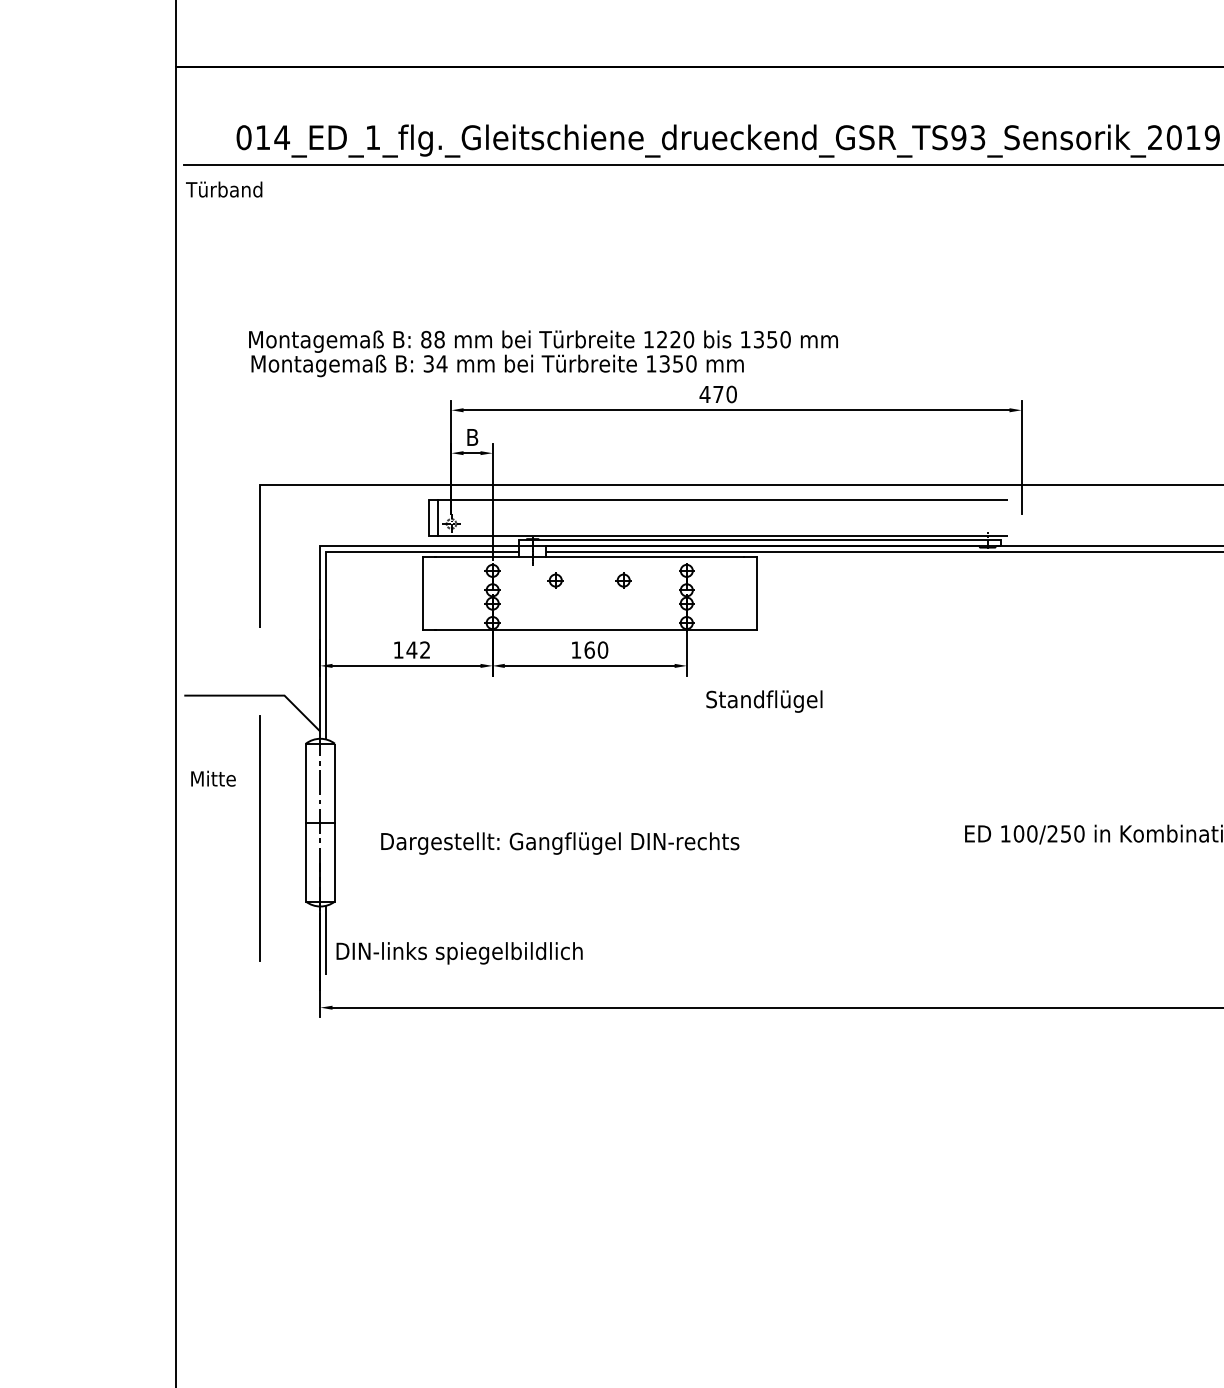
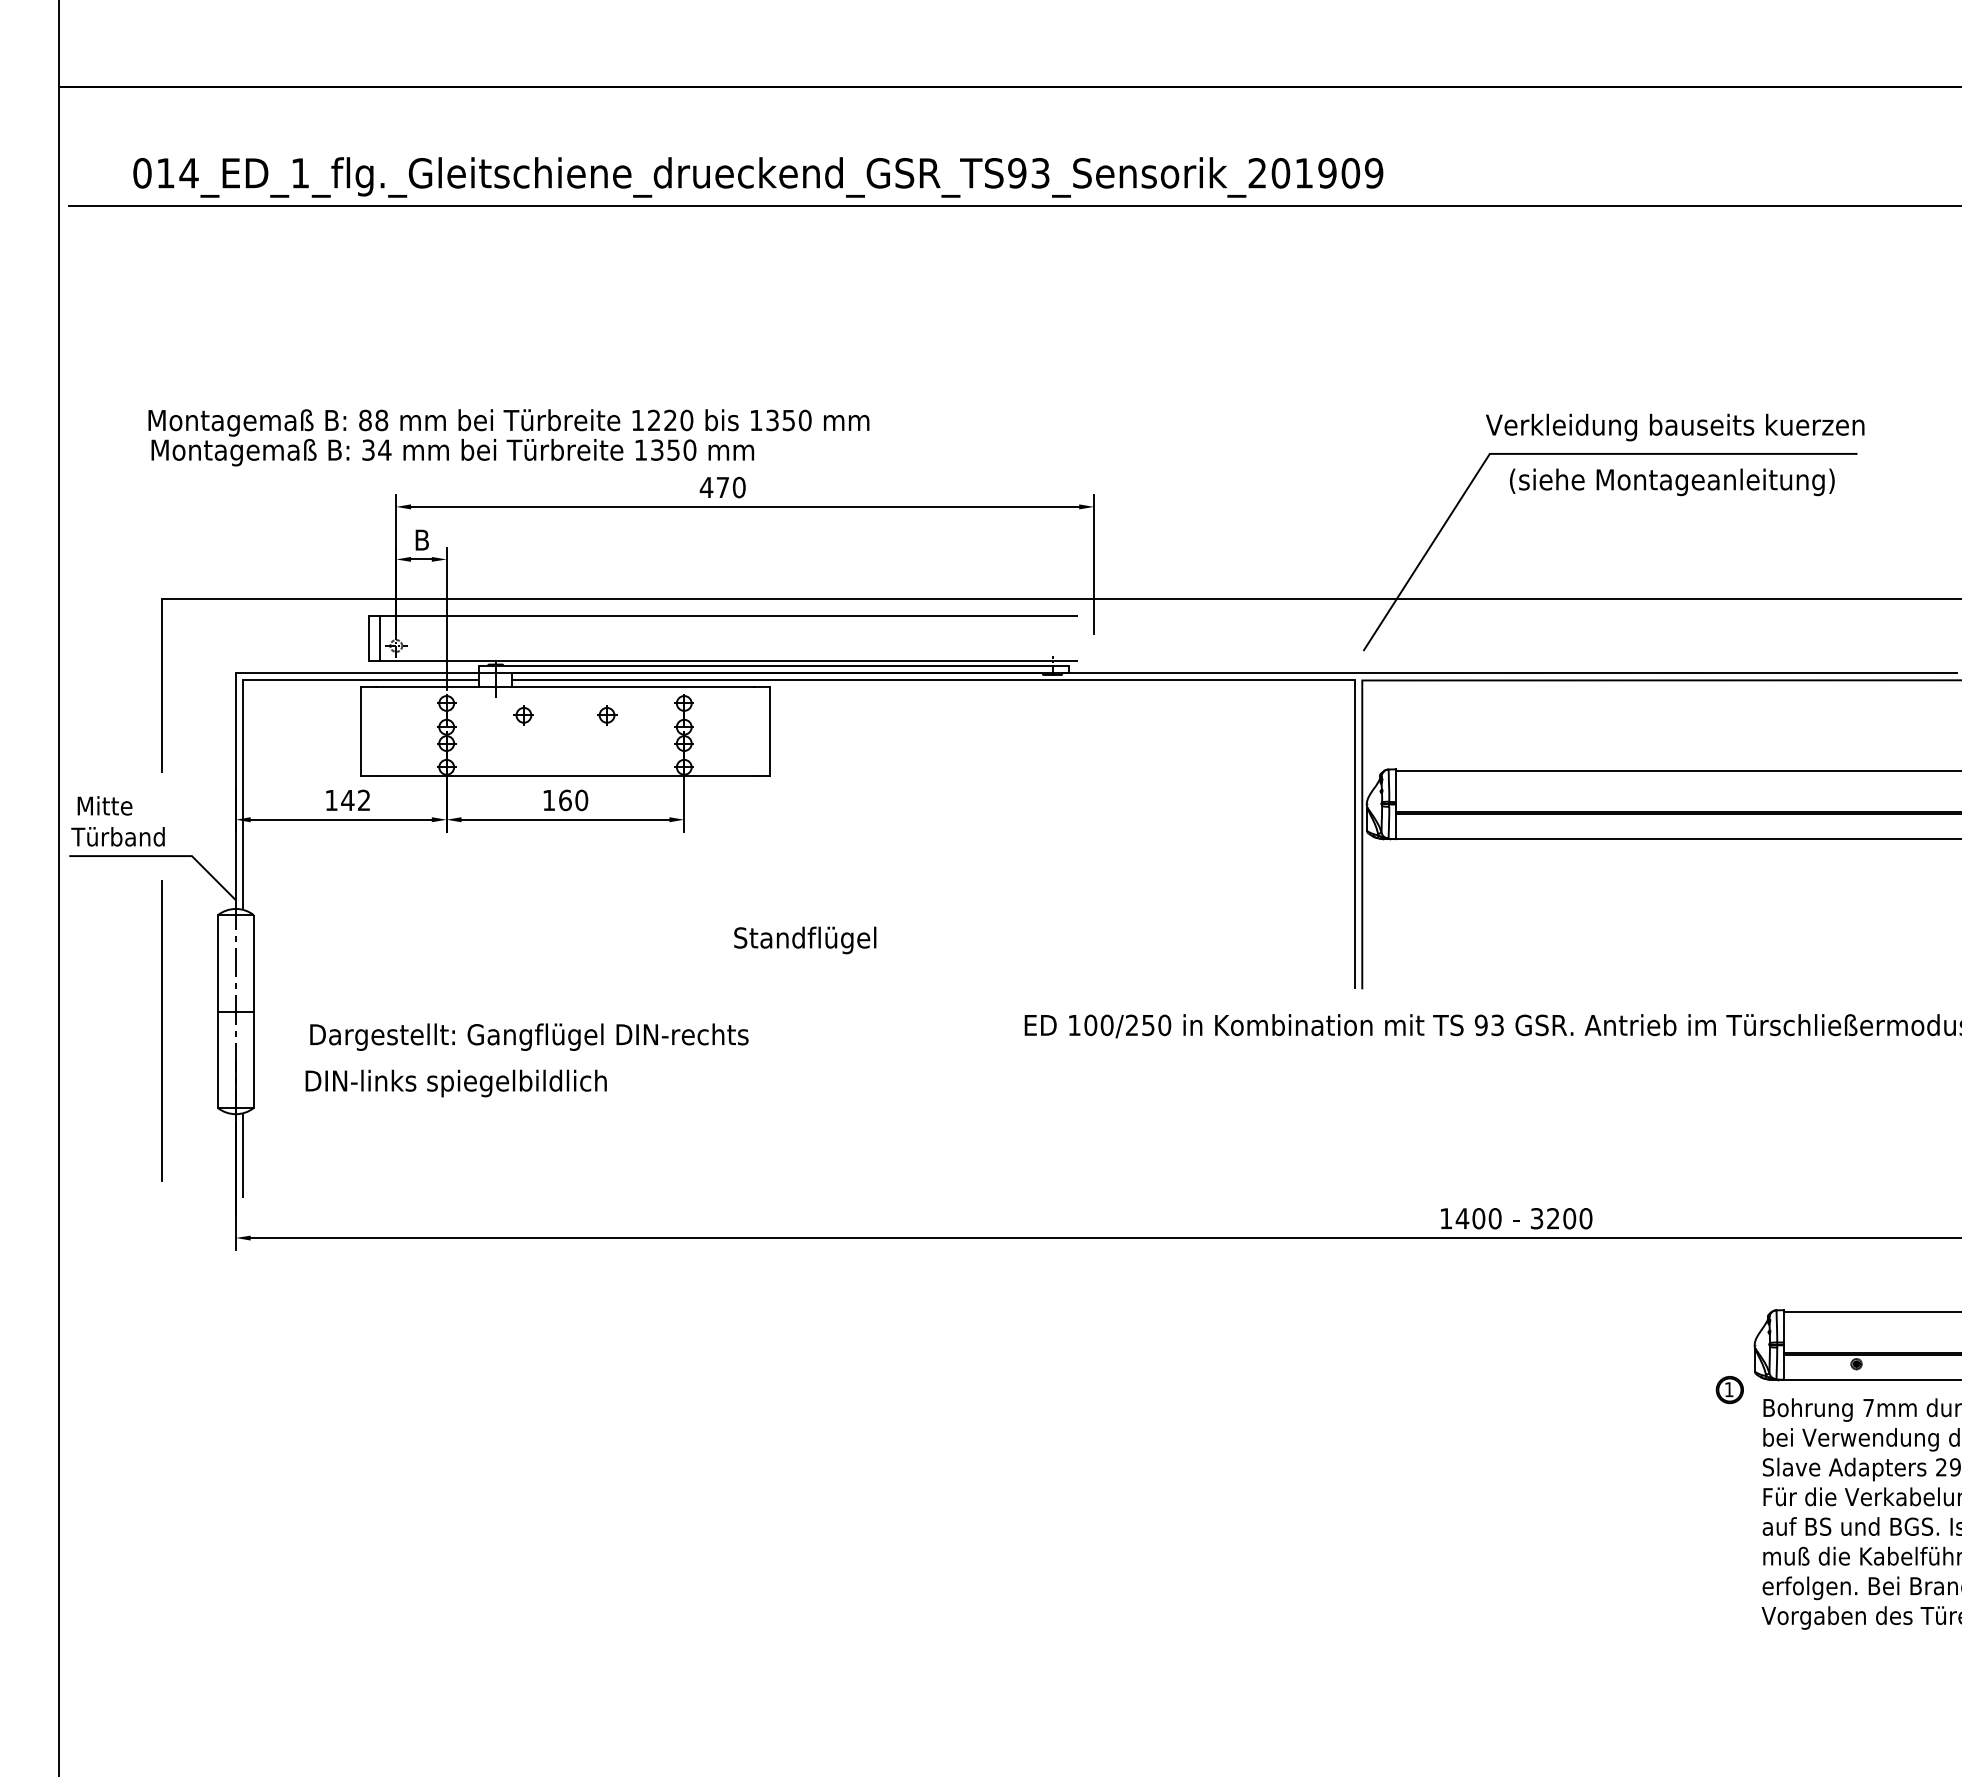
text: (223, 189) -> (117, 836), moved
text: (764, 701) -> (805, 940), moved
text: (213, 778) -> (104, 805), moved
text: (459, 953) -> (455, 1083), moved

